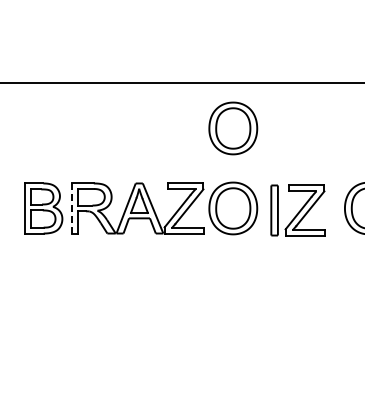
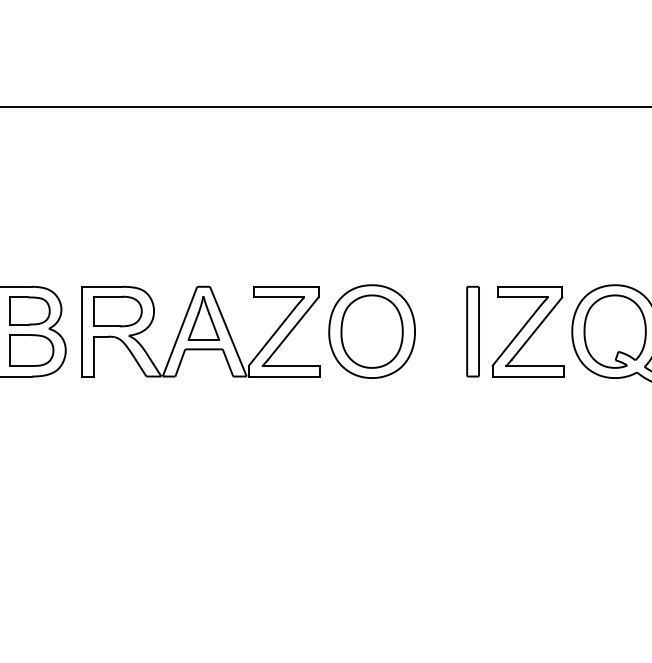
part: (233, 128) -> (372, 188), removed
line: (71, 208) -> (82, 331), dashed -> solid
part: (297, 210) -> (514, 331), moved

